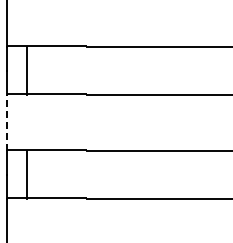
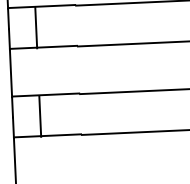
line: (26, 70) -> (35, 27), moved
line: (6, 122) -> (10, 72), dashed -> solid
line: (26, 175) -> (39, 116), moved

